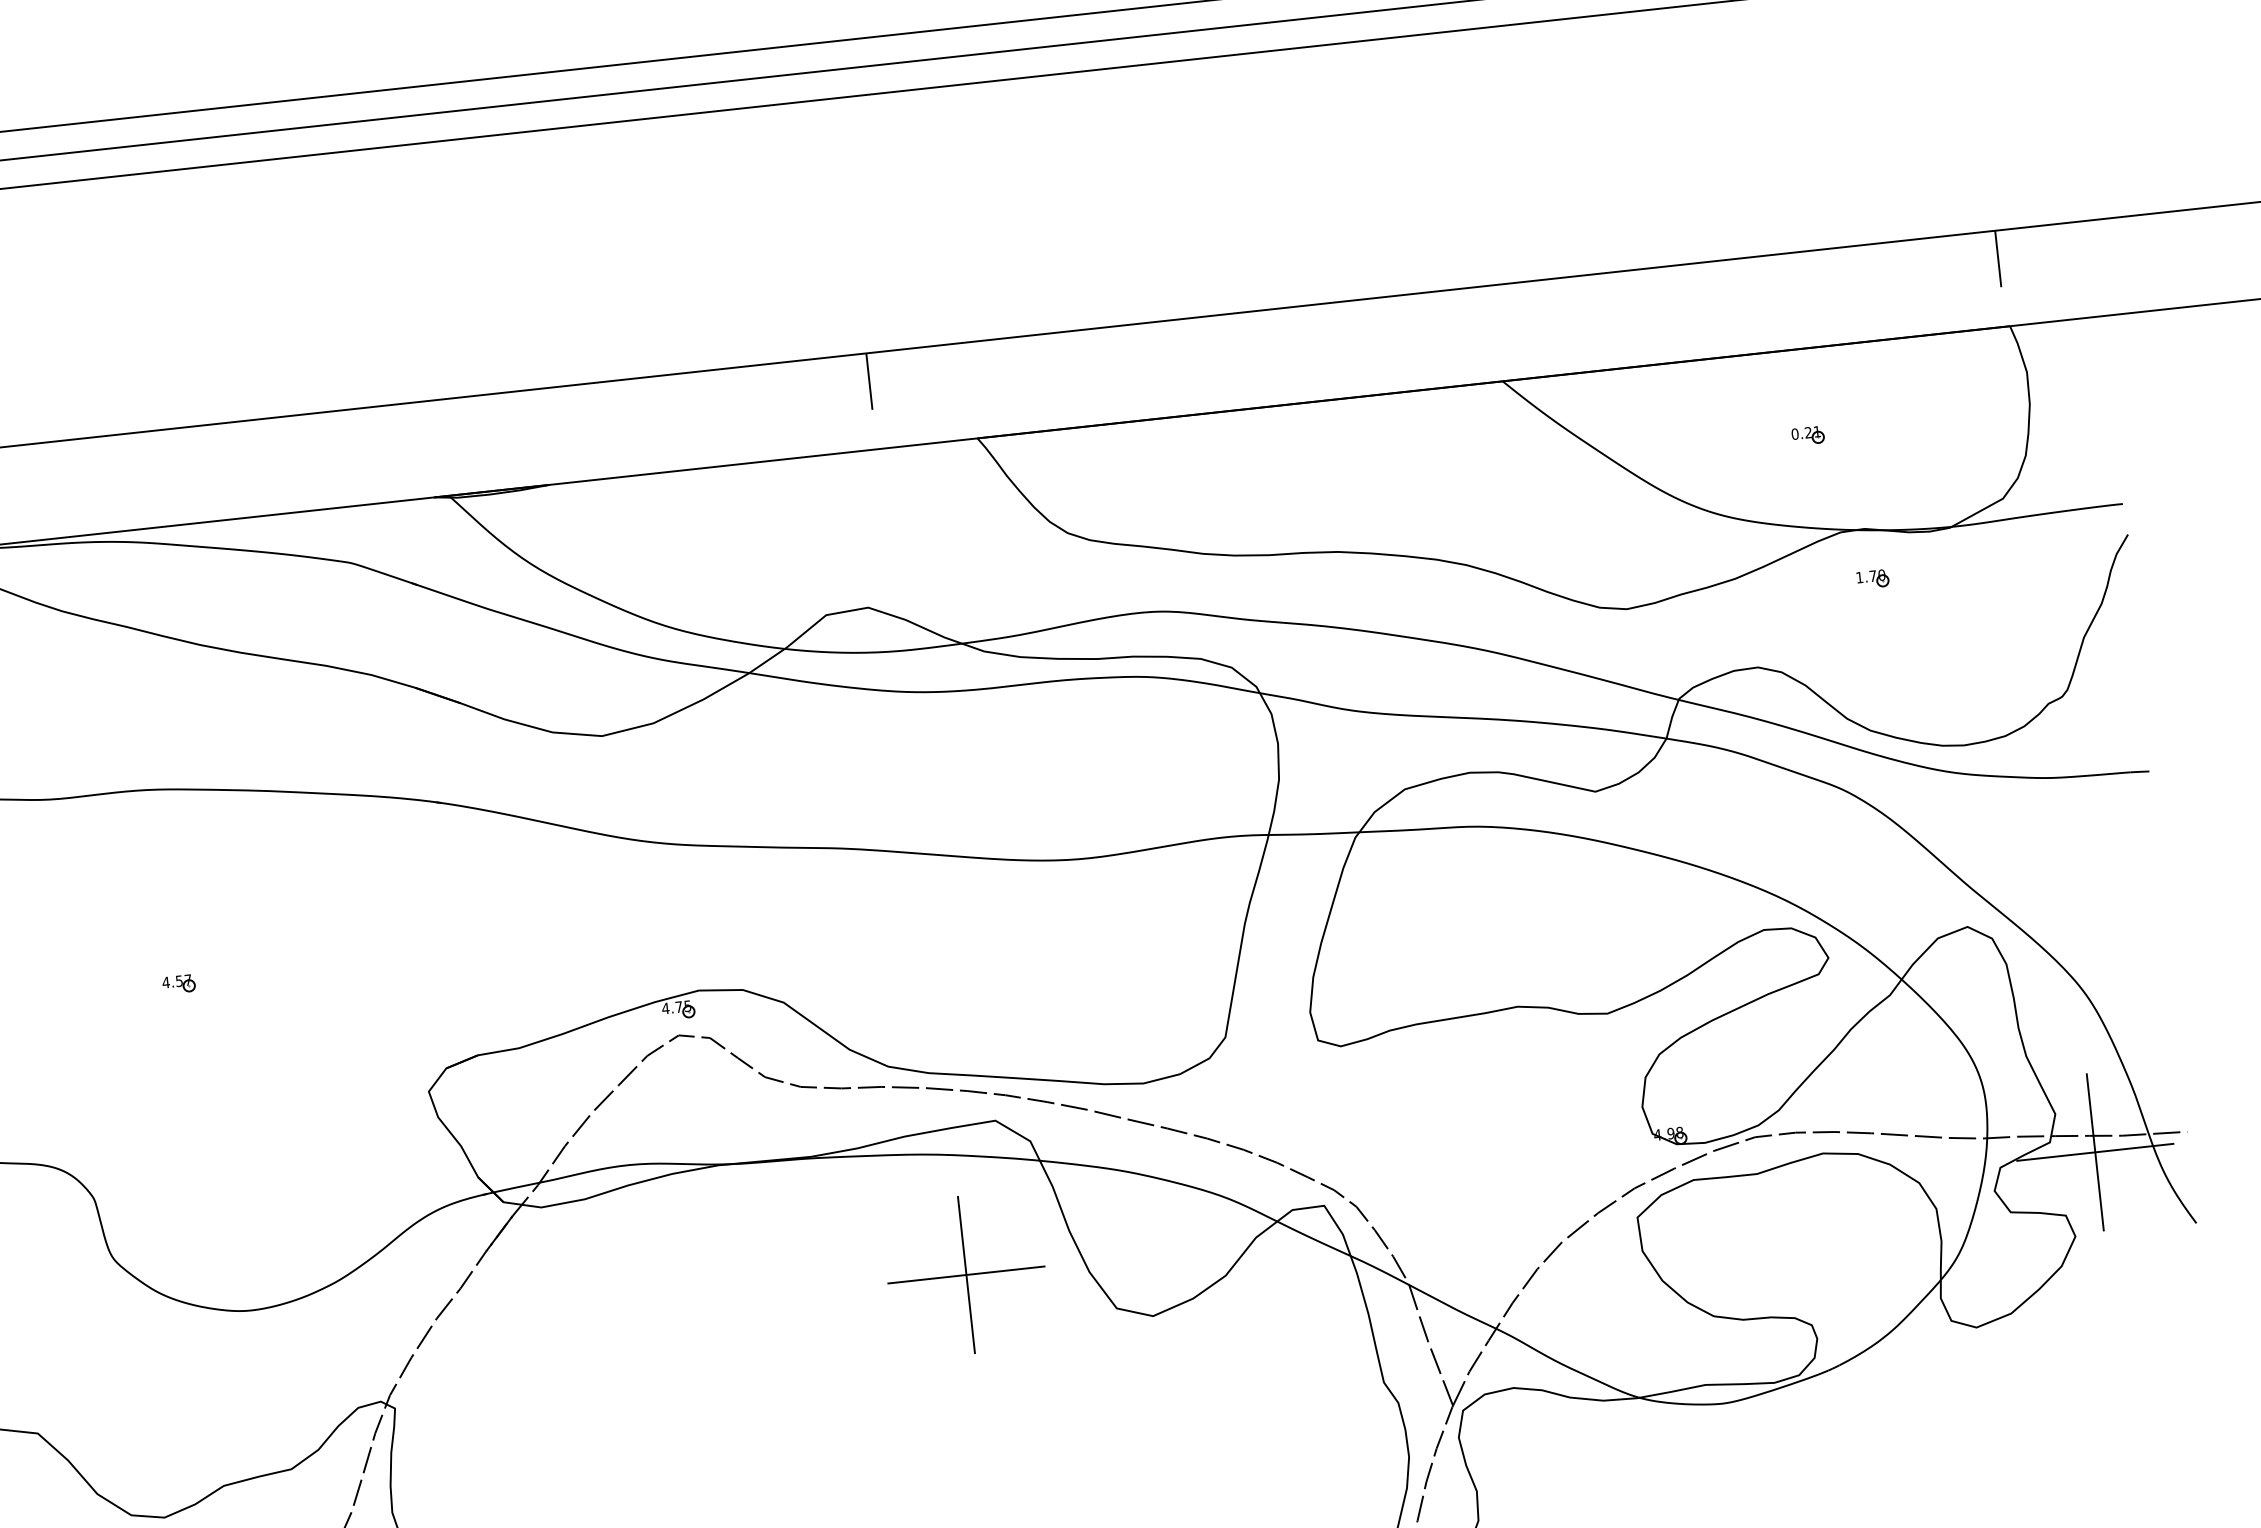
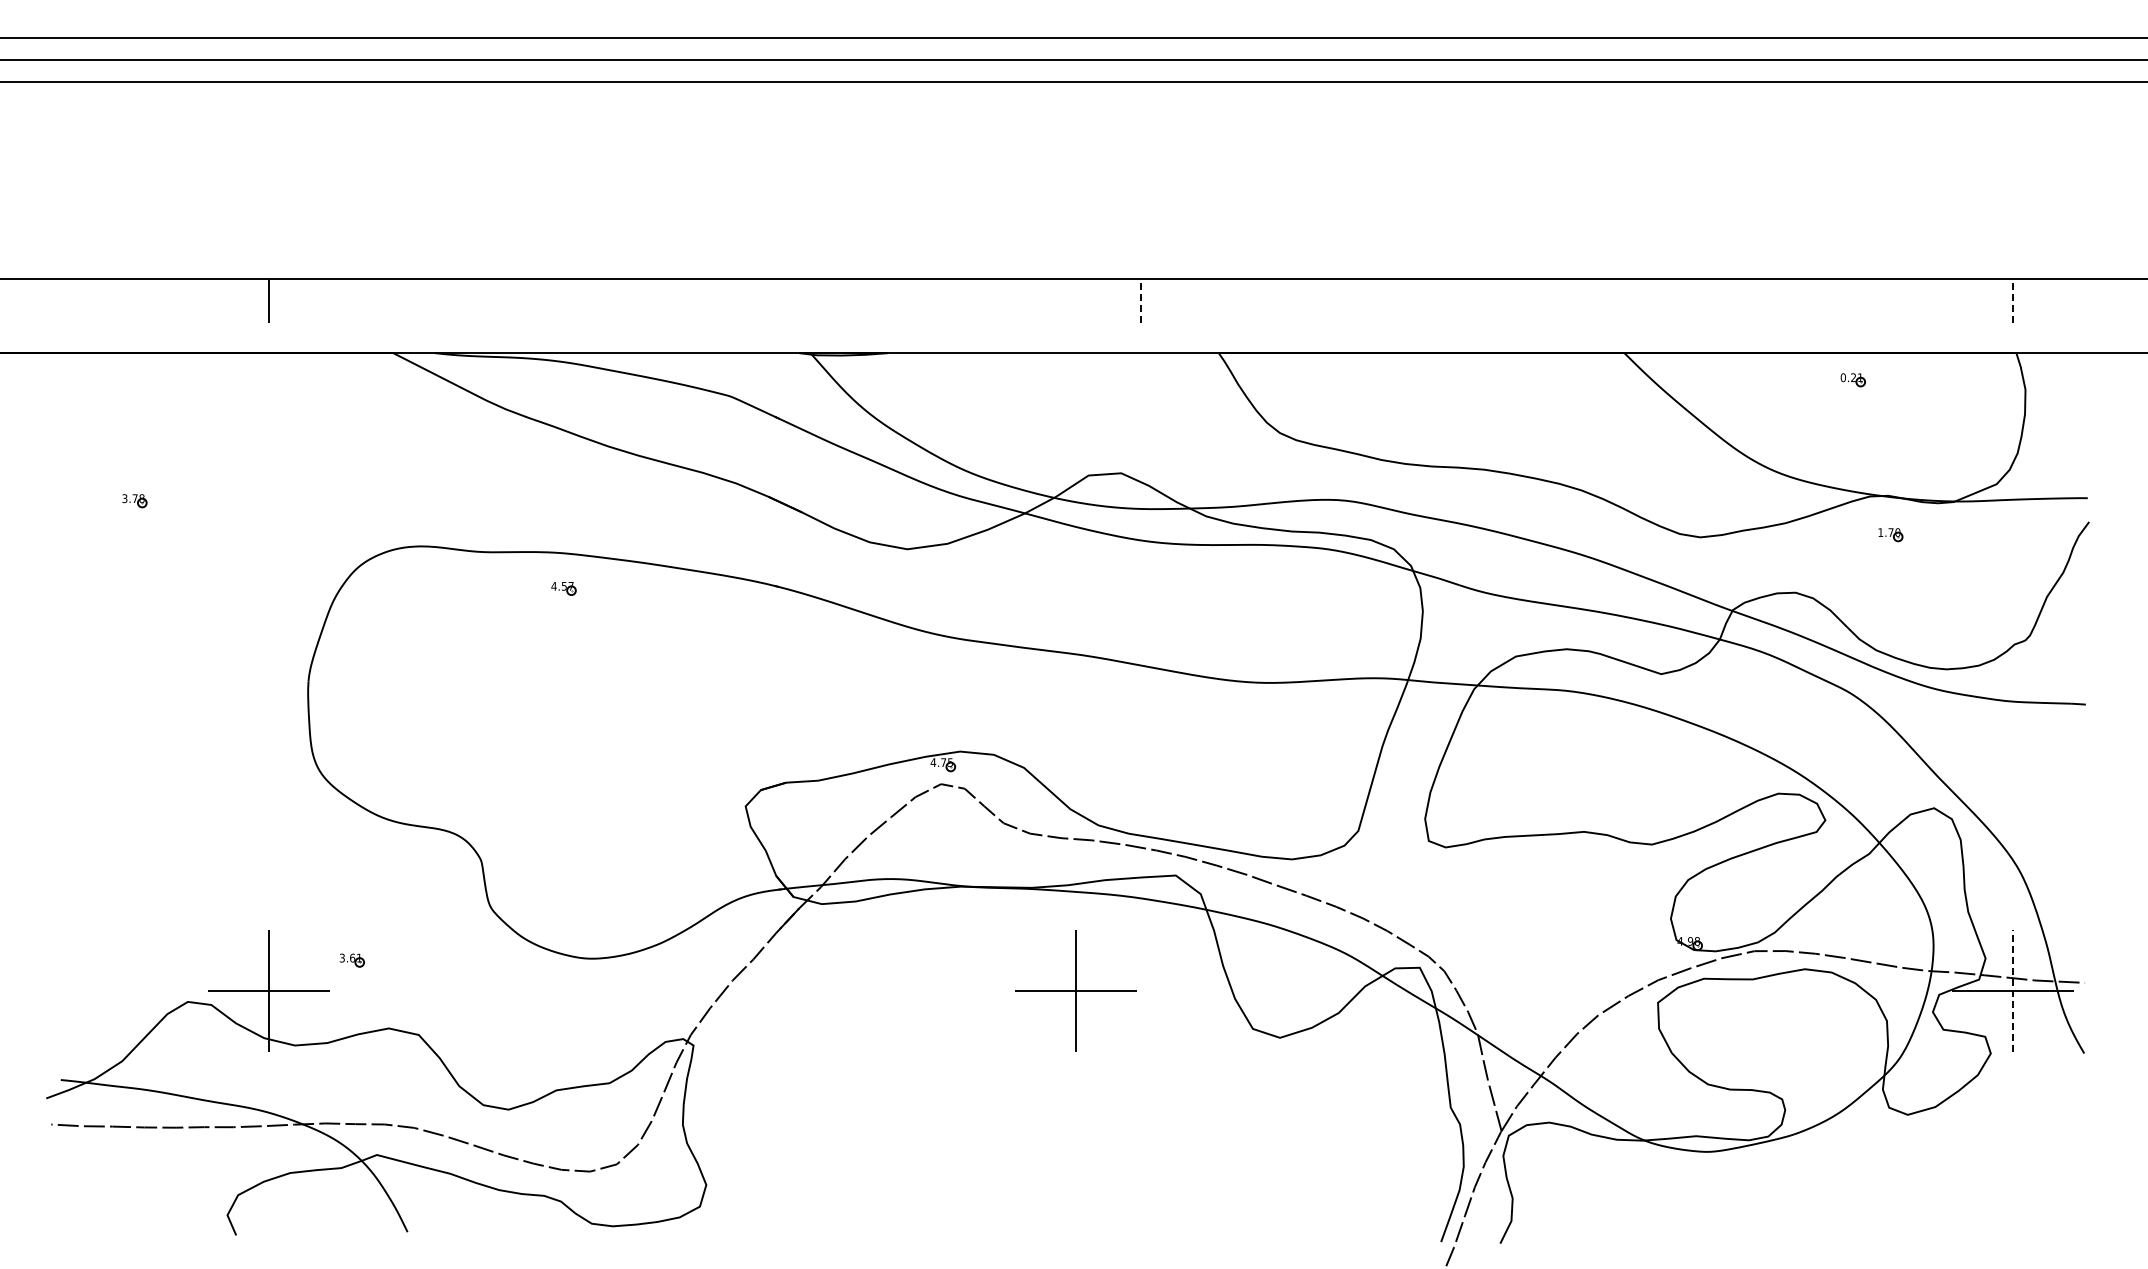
line: (1997, 258) -> (2012, 300), solid -> dashed
line: (868, 381) -> (1140, 300), solid -> dashed
part: (1807, 436) -> (1852, 380), moved
part: (178, 984) -> (563, 588), moved
line: (2094, 1151) -> (2012, 990), solid -> dashed
part: (965, 1274) -> (1075, 990), moved

